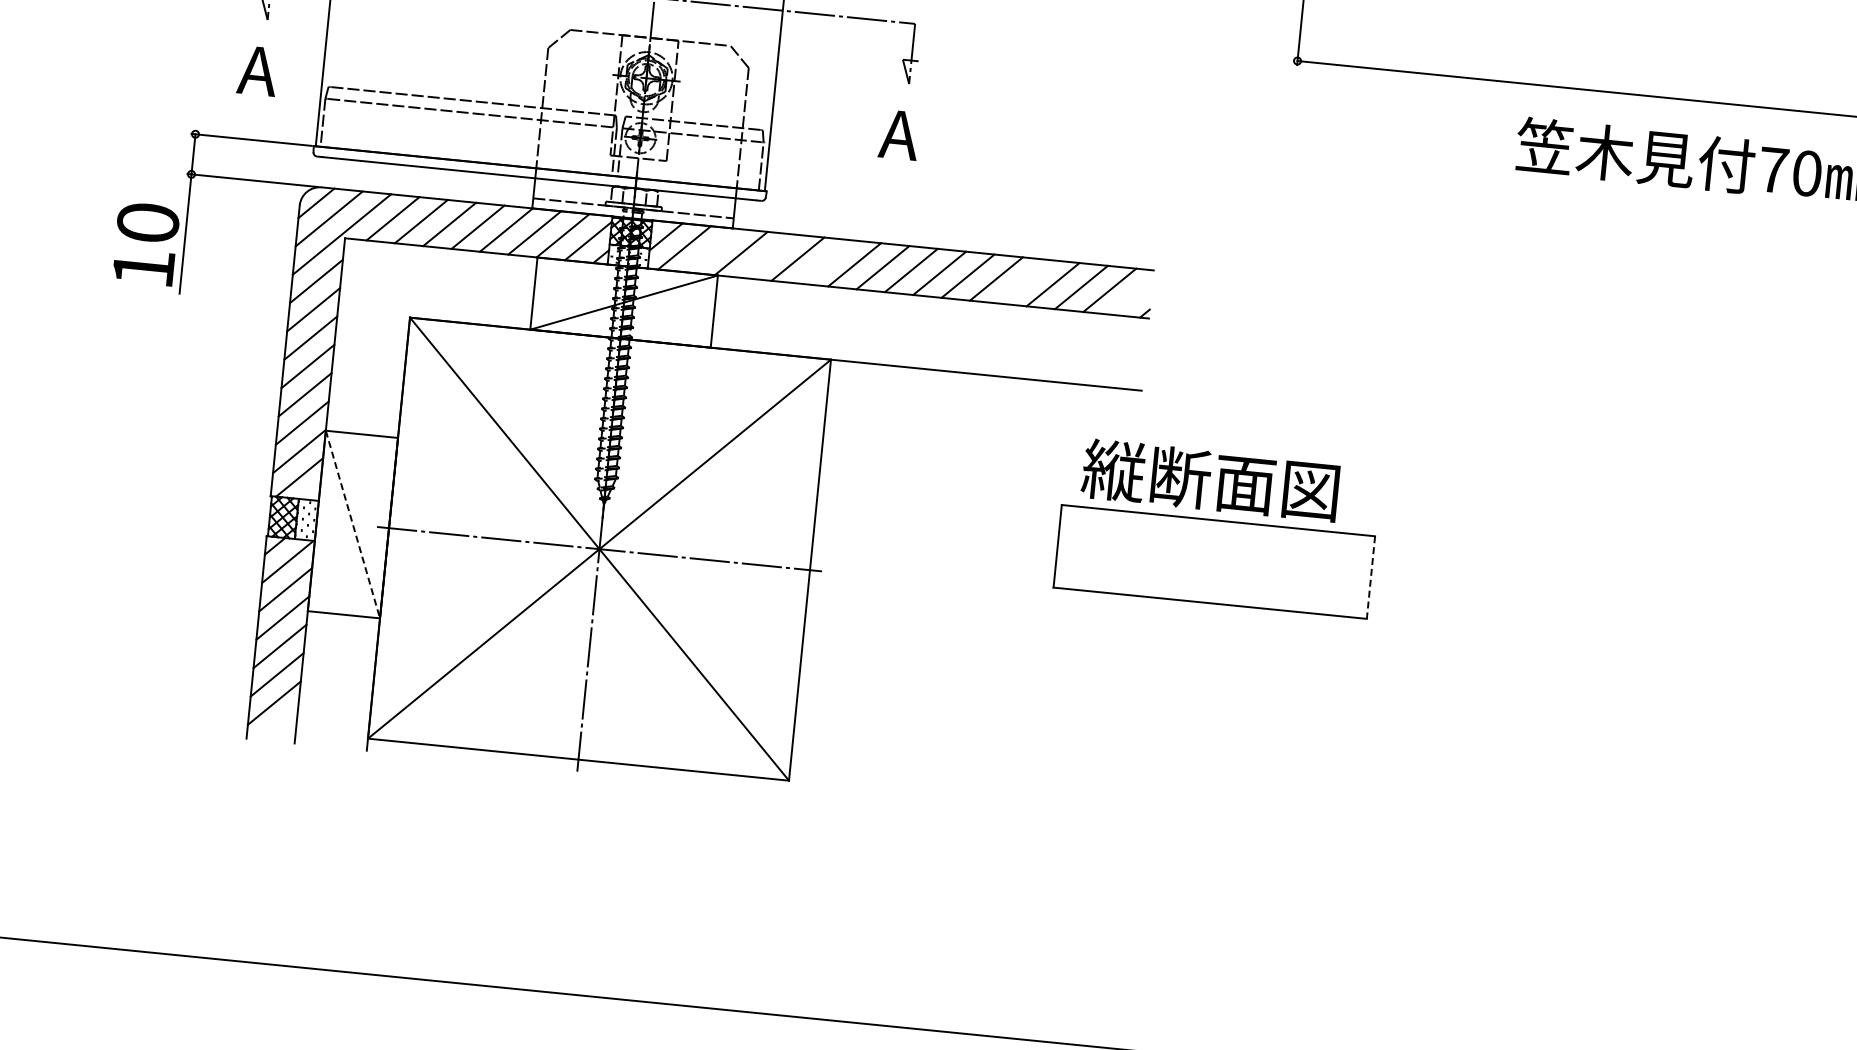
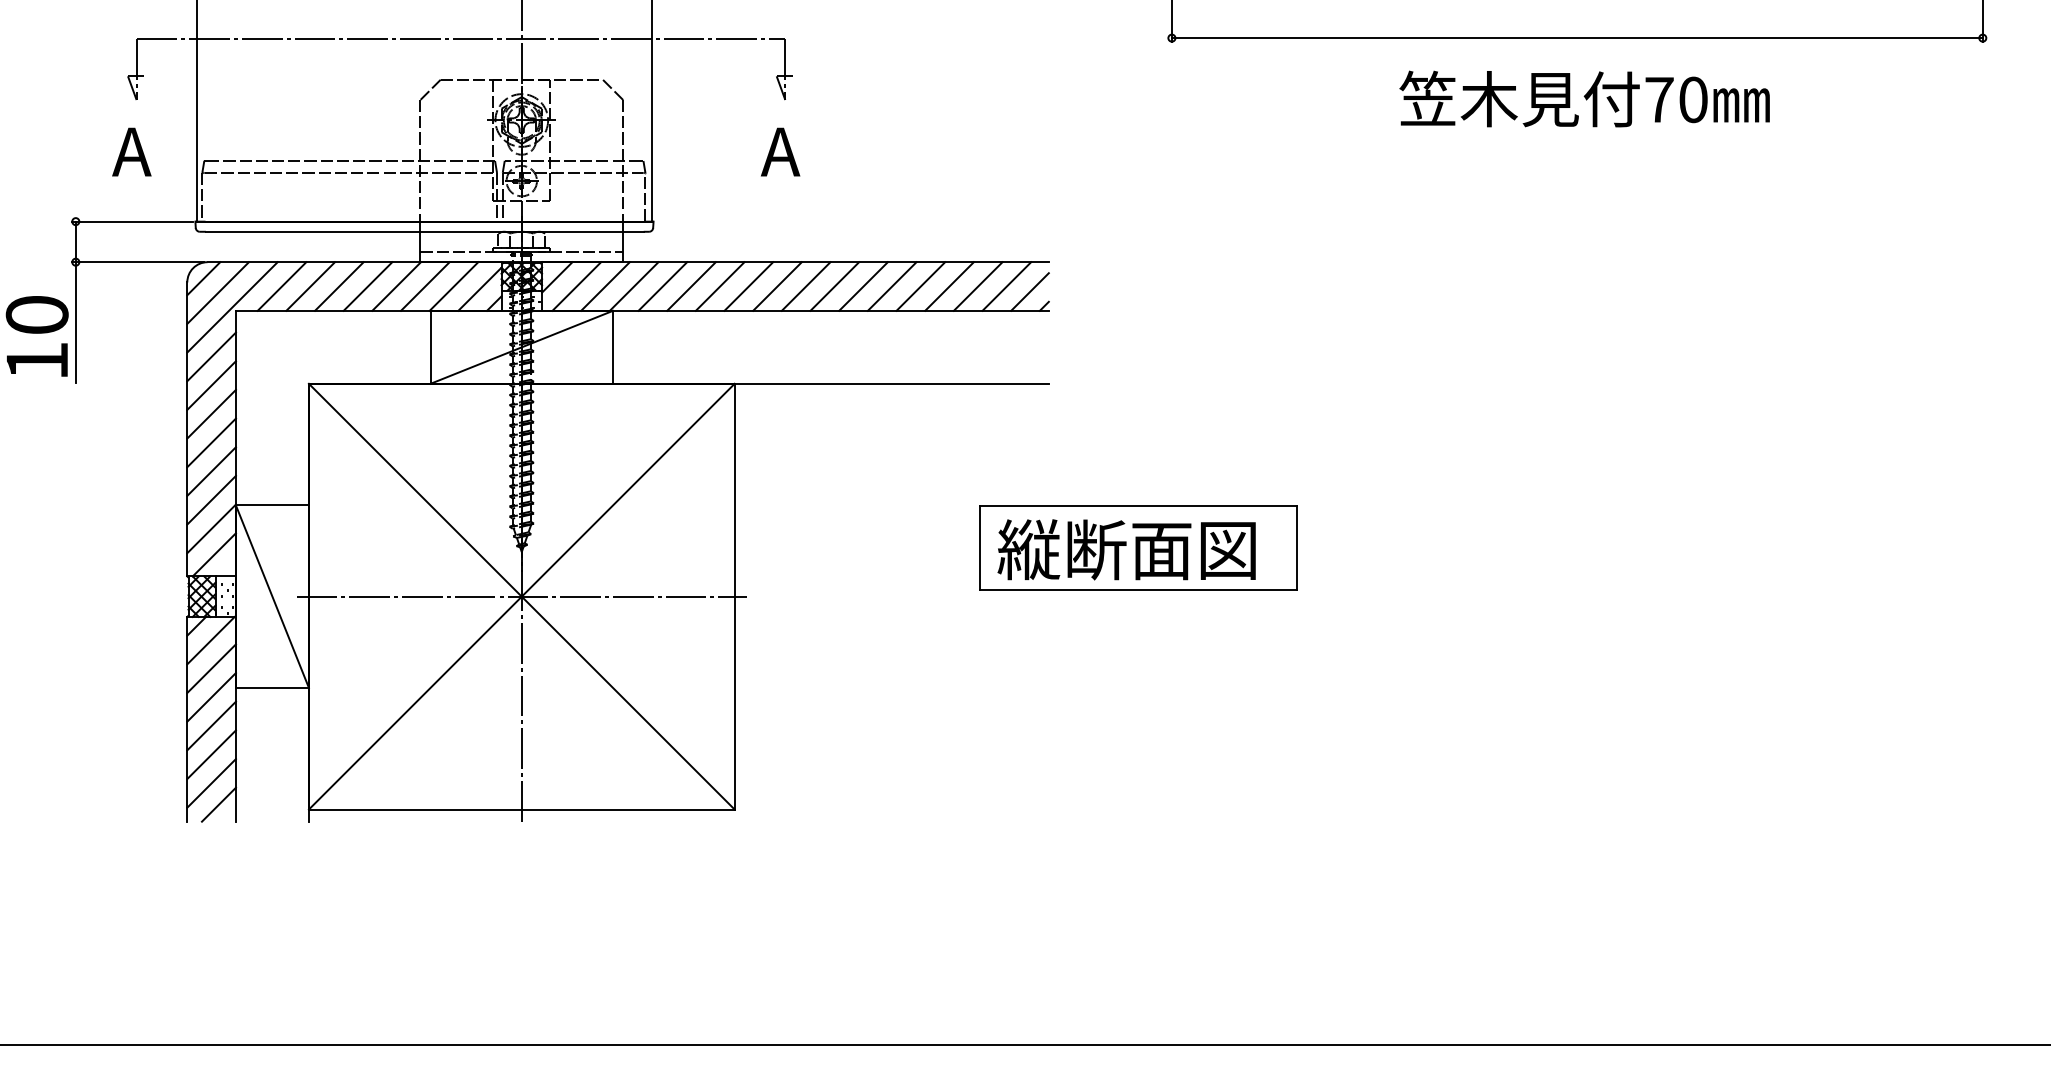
line: (712, 250) -> (605, 286), added
line: (769, 256) -> (662, 286), added
line: (825, 261) -> (719, 286), added
line: (1024, 281) -> (920, 286), added
line: (1131, 297) -> (1029, 291), added
text: (1210, 480) -> (1126, 549), moved
line: (352, 525) -> (272, 597), dashed -> solid
line: (1371, 578) -> (1297, 548), dashed -> solid
line: (279, 724) -> (218, 804), added

